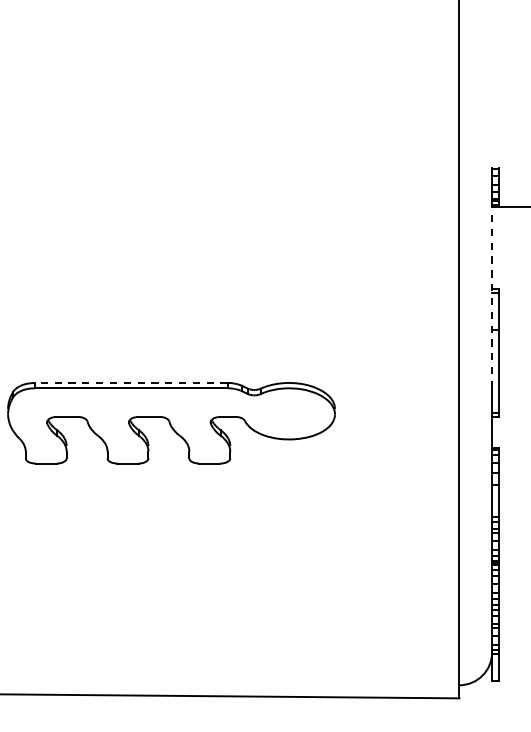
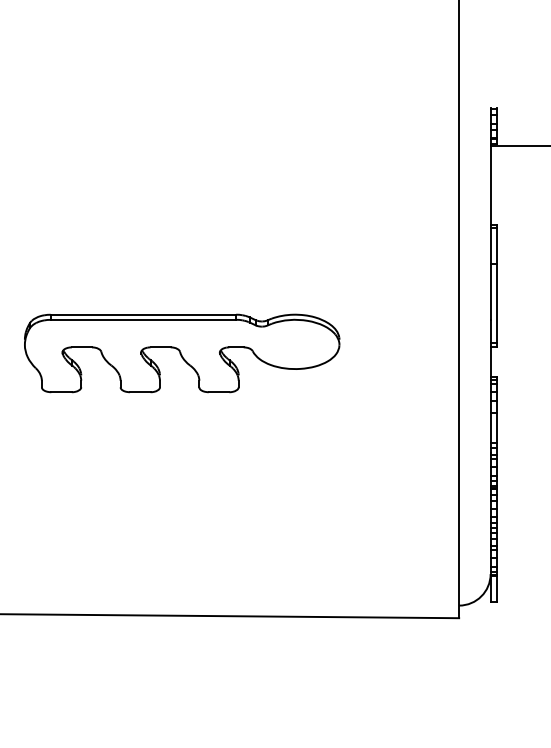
line: (491, 296) -> (490, 231), dashed -> solid
line: (131, 382) -> (143, 314), dashed -> solid

